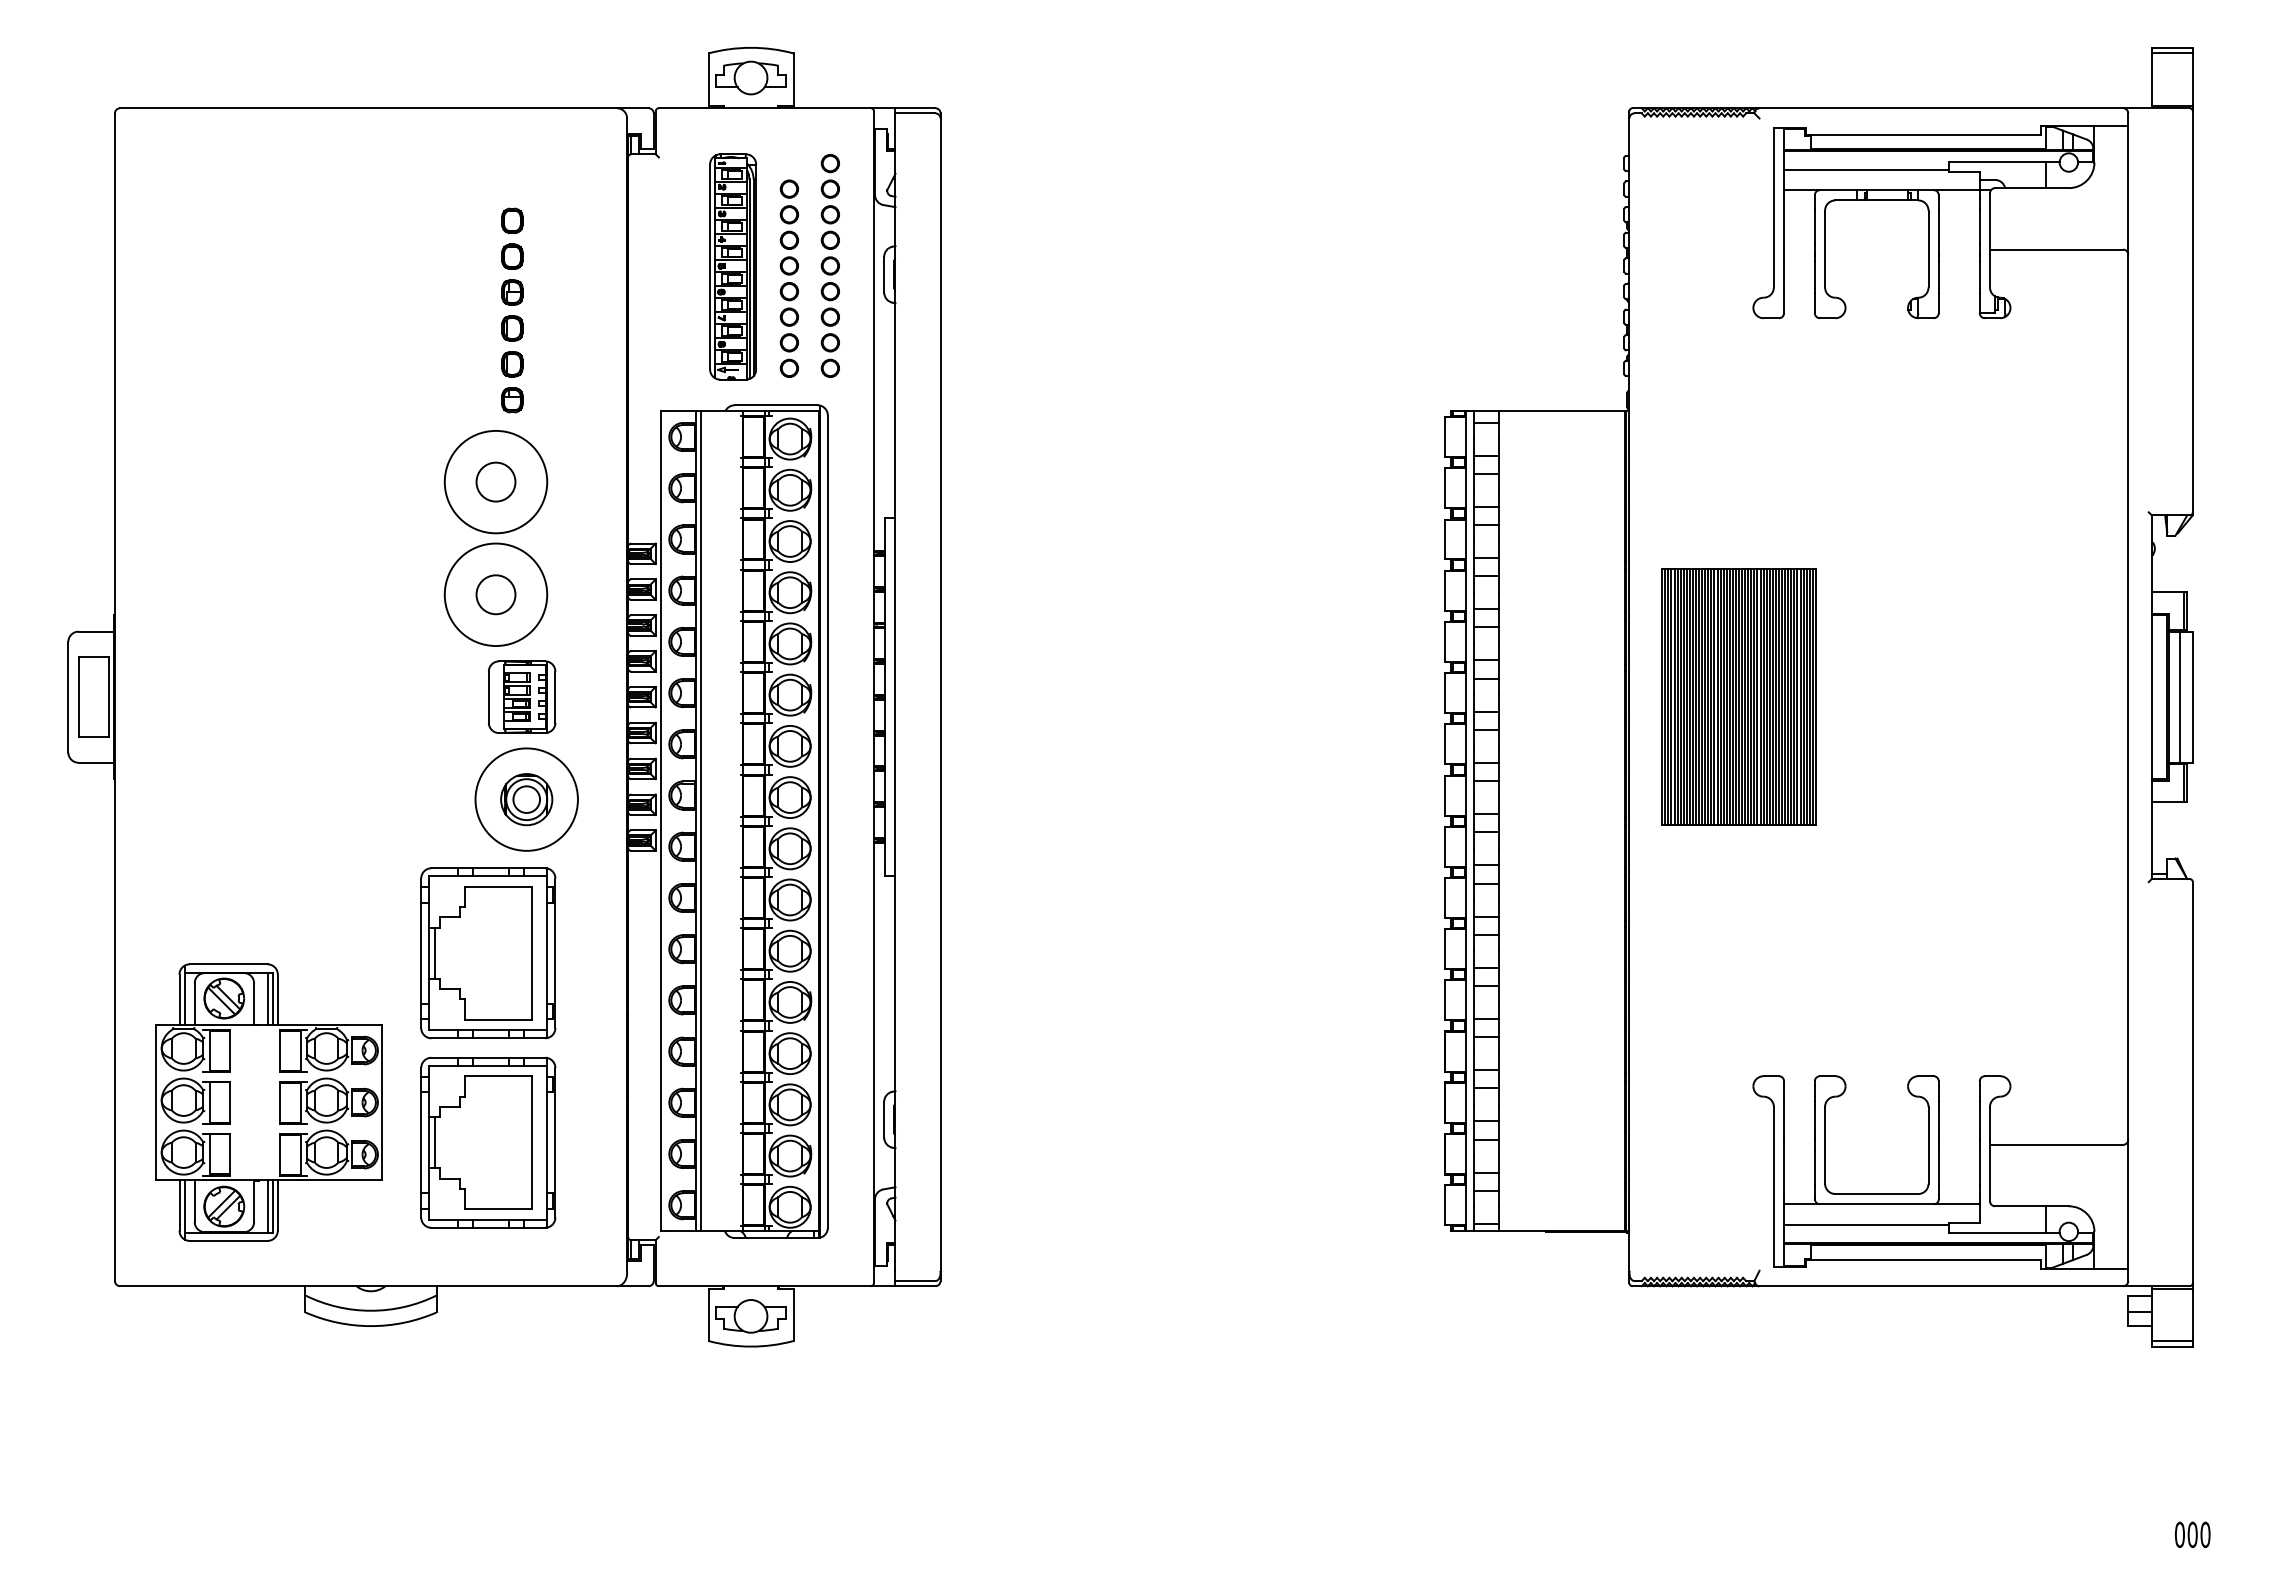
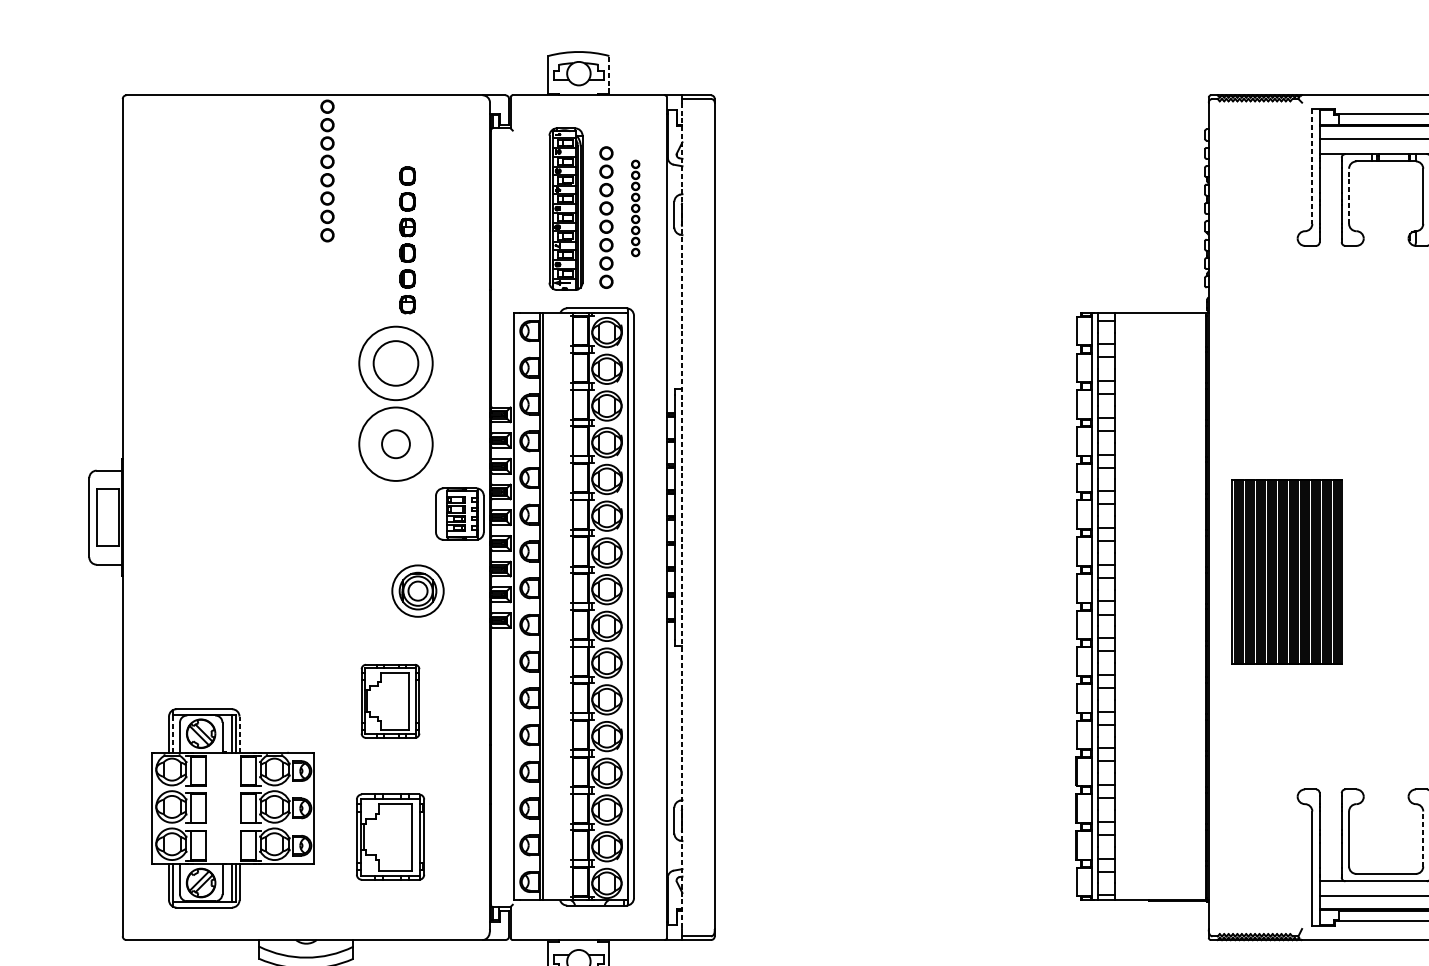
line: (793, 79) -> (609, 74), solid -> dashed
line: (1773, 207) -> (1312, 166), solid -> dashed
part: (399, 213) -> (326, 170), added
line: (1825, 248) -> (1349, 195), solid -> dashed
part: (829, 265) -> (635, 208), size x0.6
circle: (495, 481) -> (395, 363), size x1.6
line: (895, 695) -> (682, 516), solid -> dashed
part: (522, 696) -> (460, 513), moved
part: (1738, 696) -> (1286, 571), moved
circle: (526, 799) -> (417, 591), size x0.7
part: (488, 953) -> (390, 701), size x0.6
line: (184, 998) -> (172, 733), solid -> dashed
line: (277, 999) -> (239, 734), solid -> dashed
part: (488, 1142) -> (390, 837), size x0.7
line: (1928, 1144) -> (1423, 838), solid -> dashed

